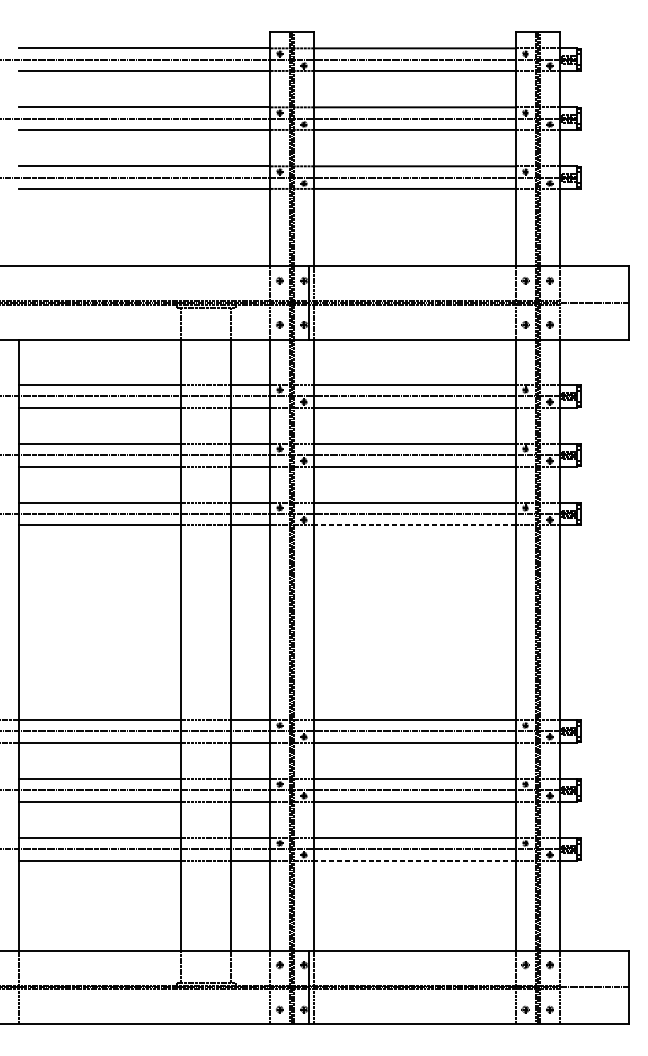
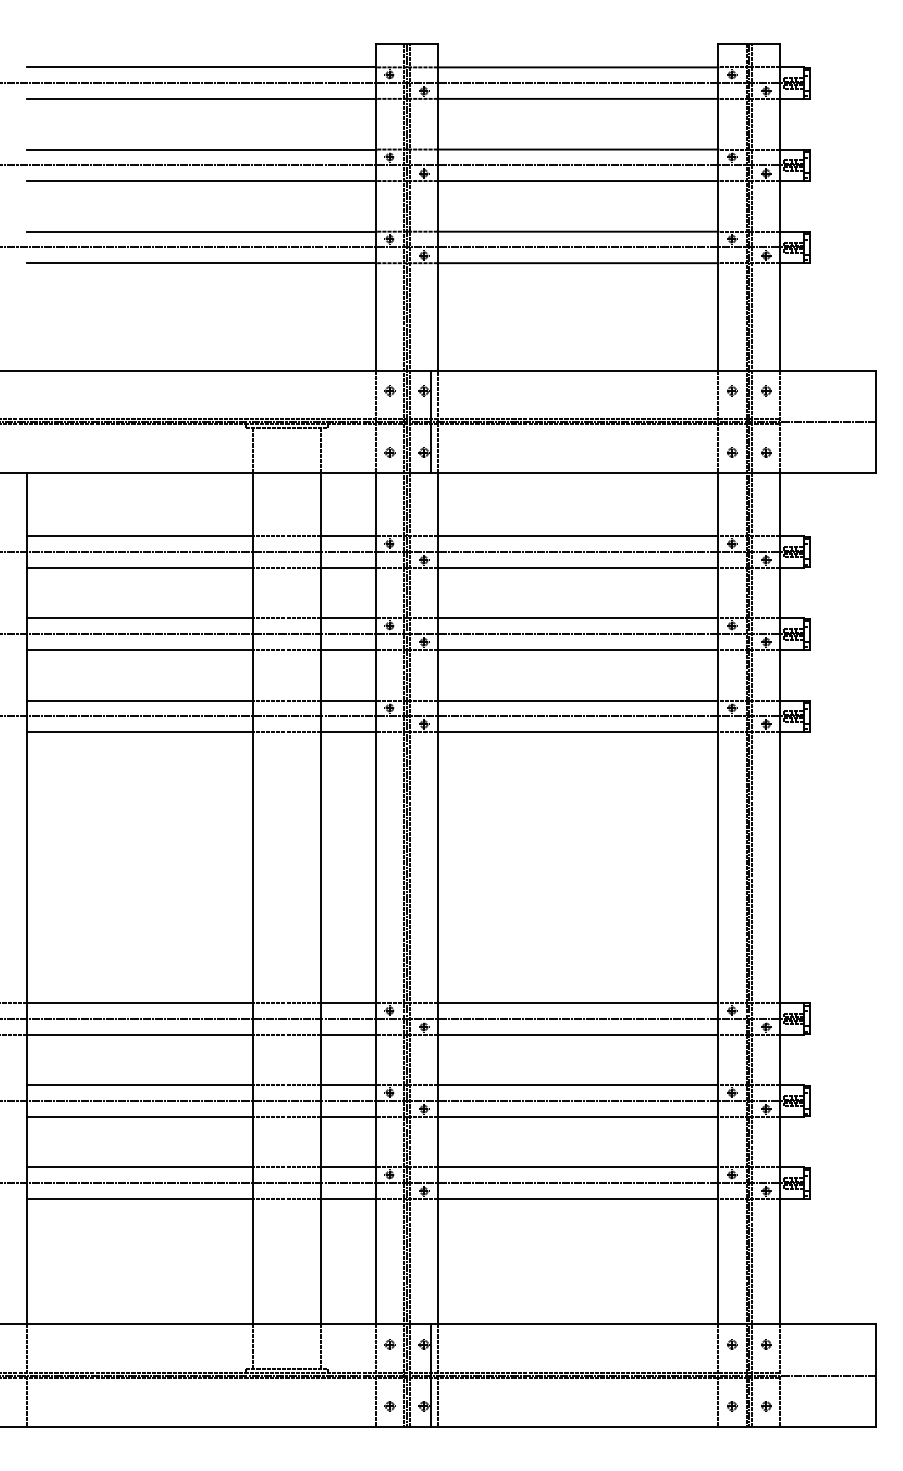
line: (414, 525) -> (577, 732), dashed -> solid
line: (414, 860) -> (577, 1198), dashed -> solid

